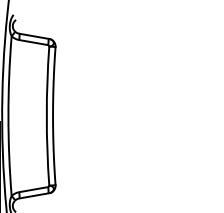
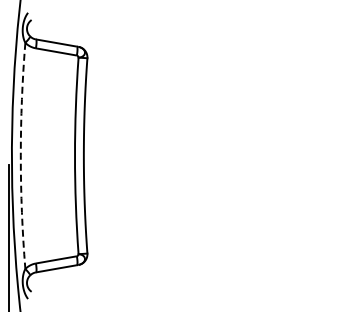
arc: (8, 115) -> (20, 155), solid -> dashed

